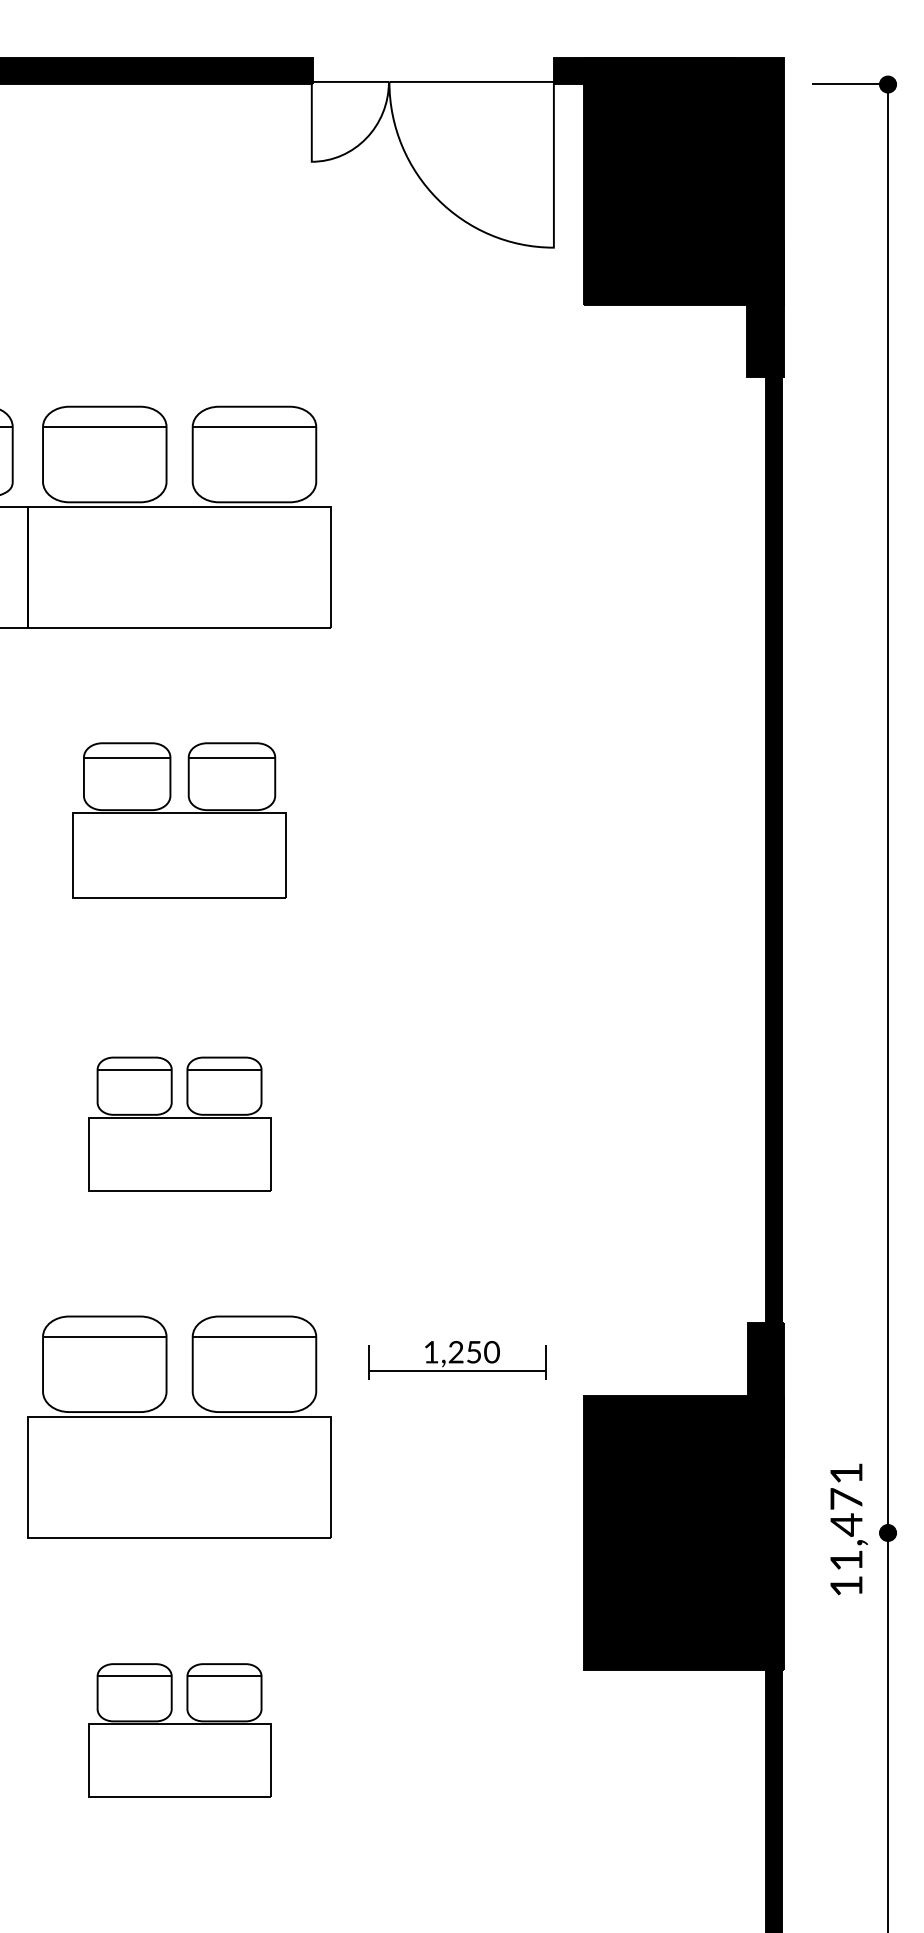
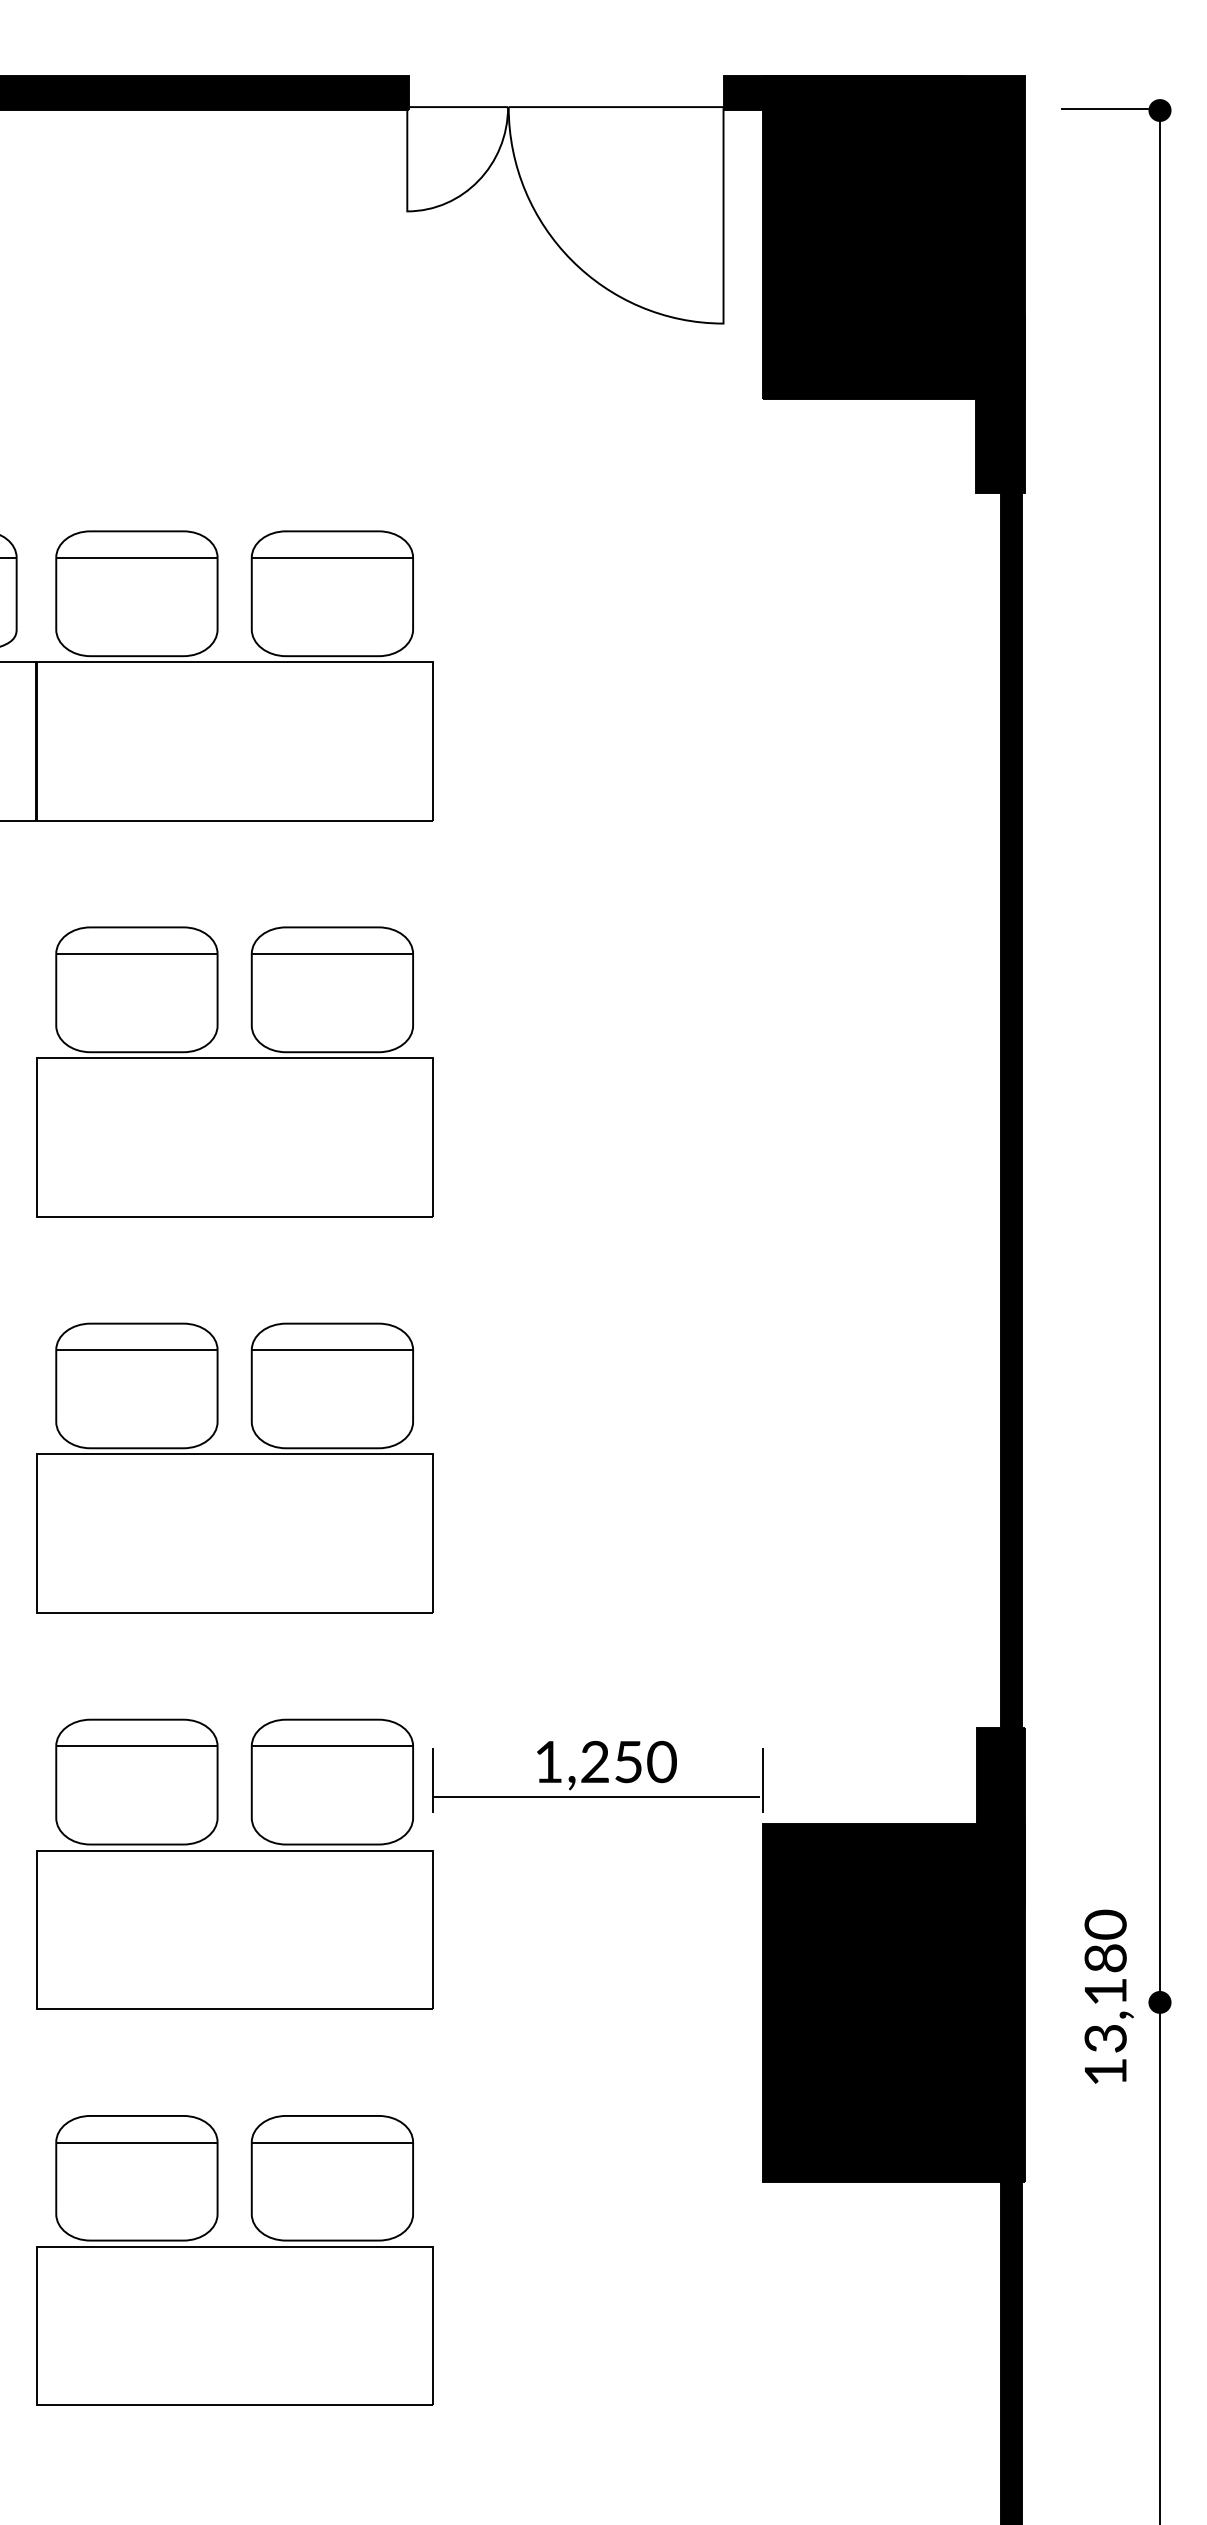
part: (179, 820) -> (234, 1071), size x1.43
part: (179, 1123) -> (234, 1467), size x1.67
part: (457, 1359) -> (597, 1775), size x1.43
text: (846, 1516) -> (1105, 1980), 11,471 -> 13,180
part: (179, 1730) -> (234, 2260), size x1.67

